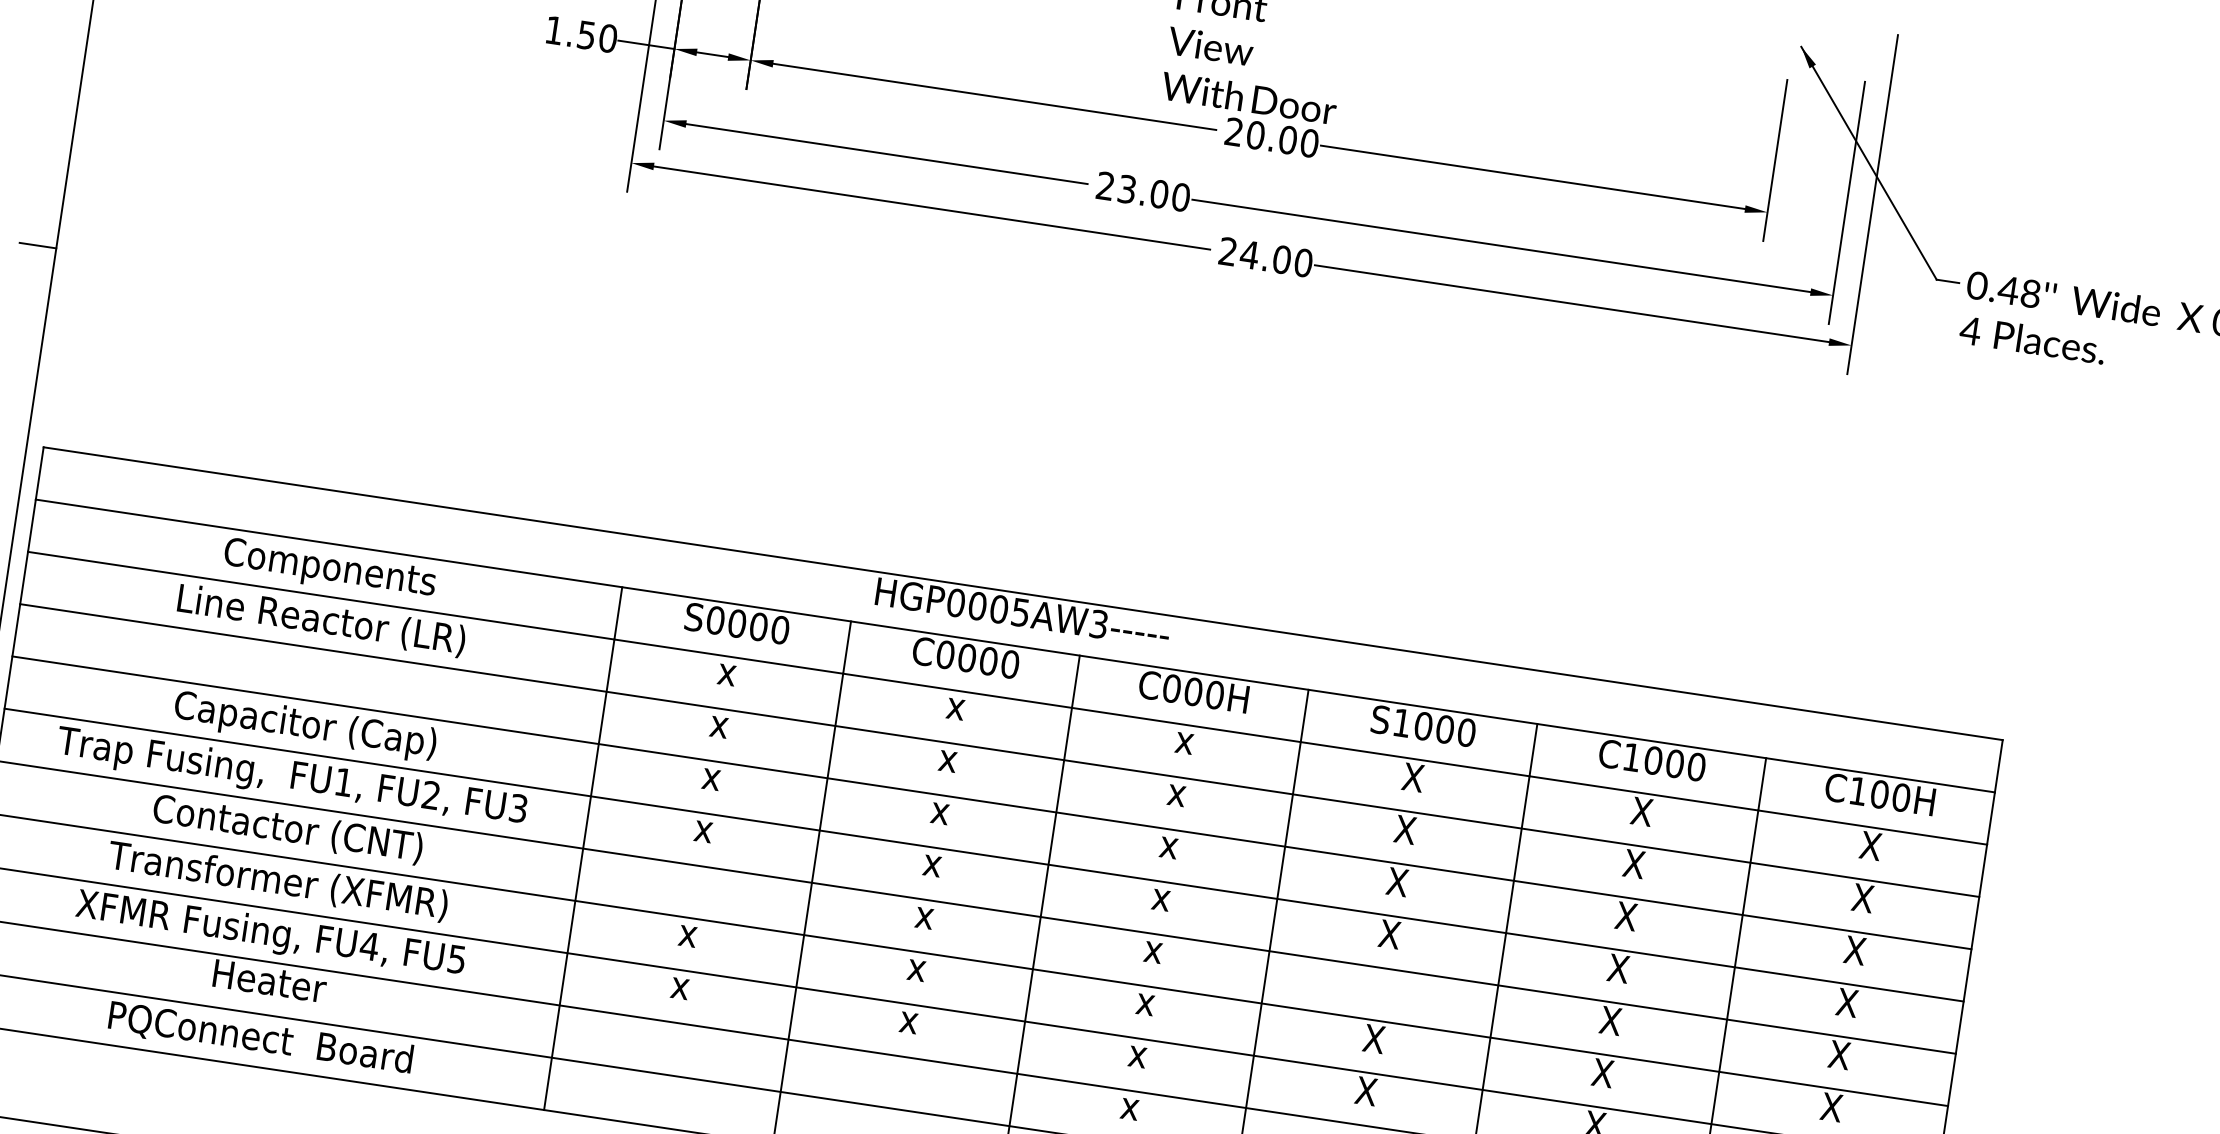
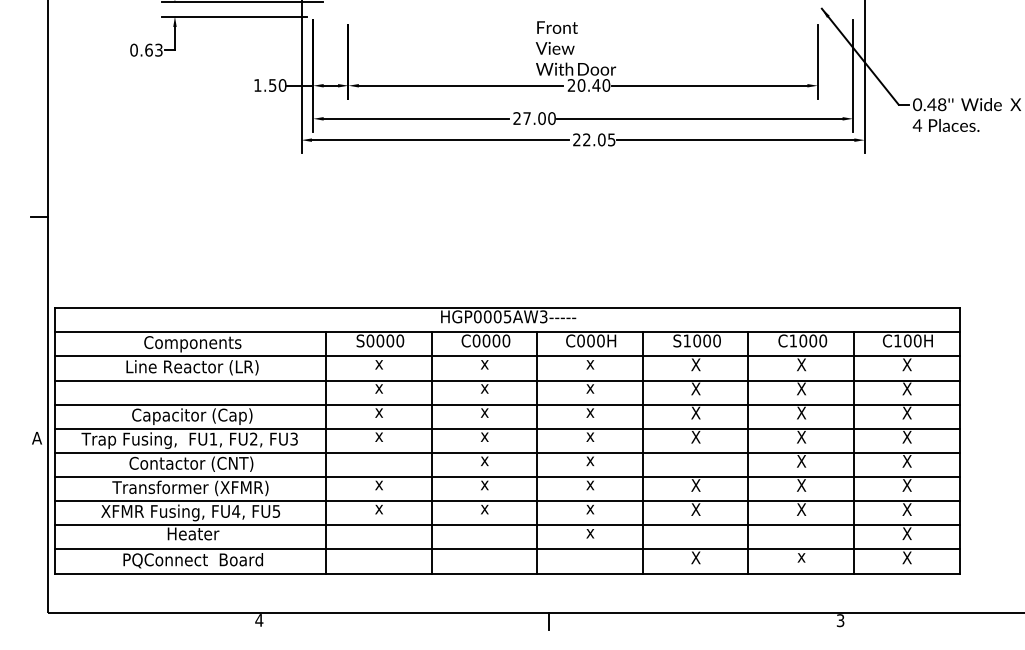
text: (1288, 140) -> (596, 85), 20.00 -> 20.40
text: (1125, 189) -> (526, 118), 23.00 -> 27.00
text: (1275, 257) -> (598, 139), 24.00 -> 22.05

